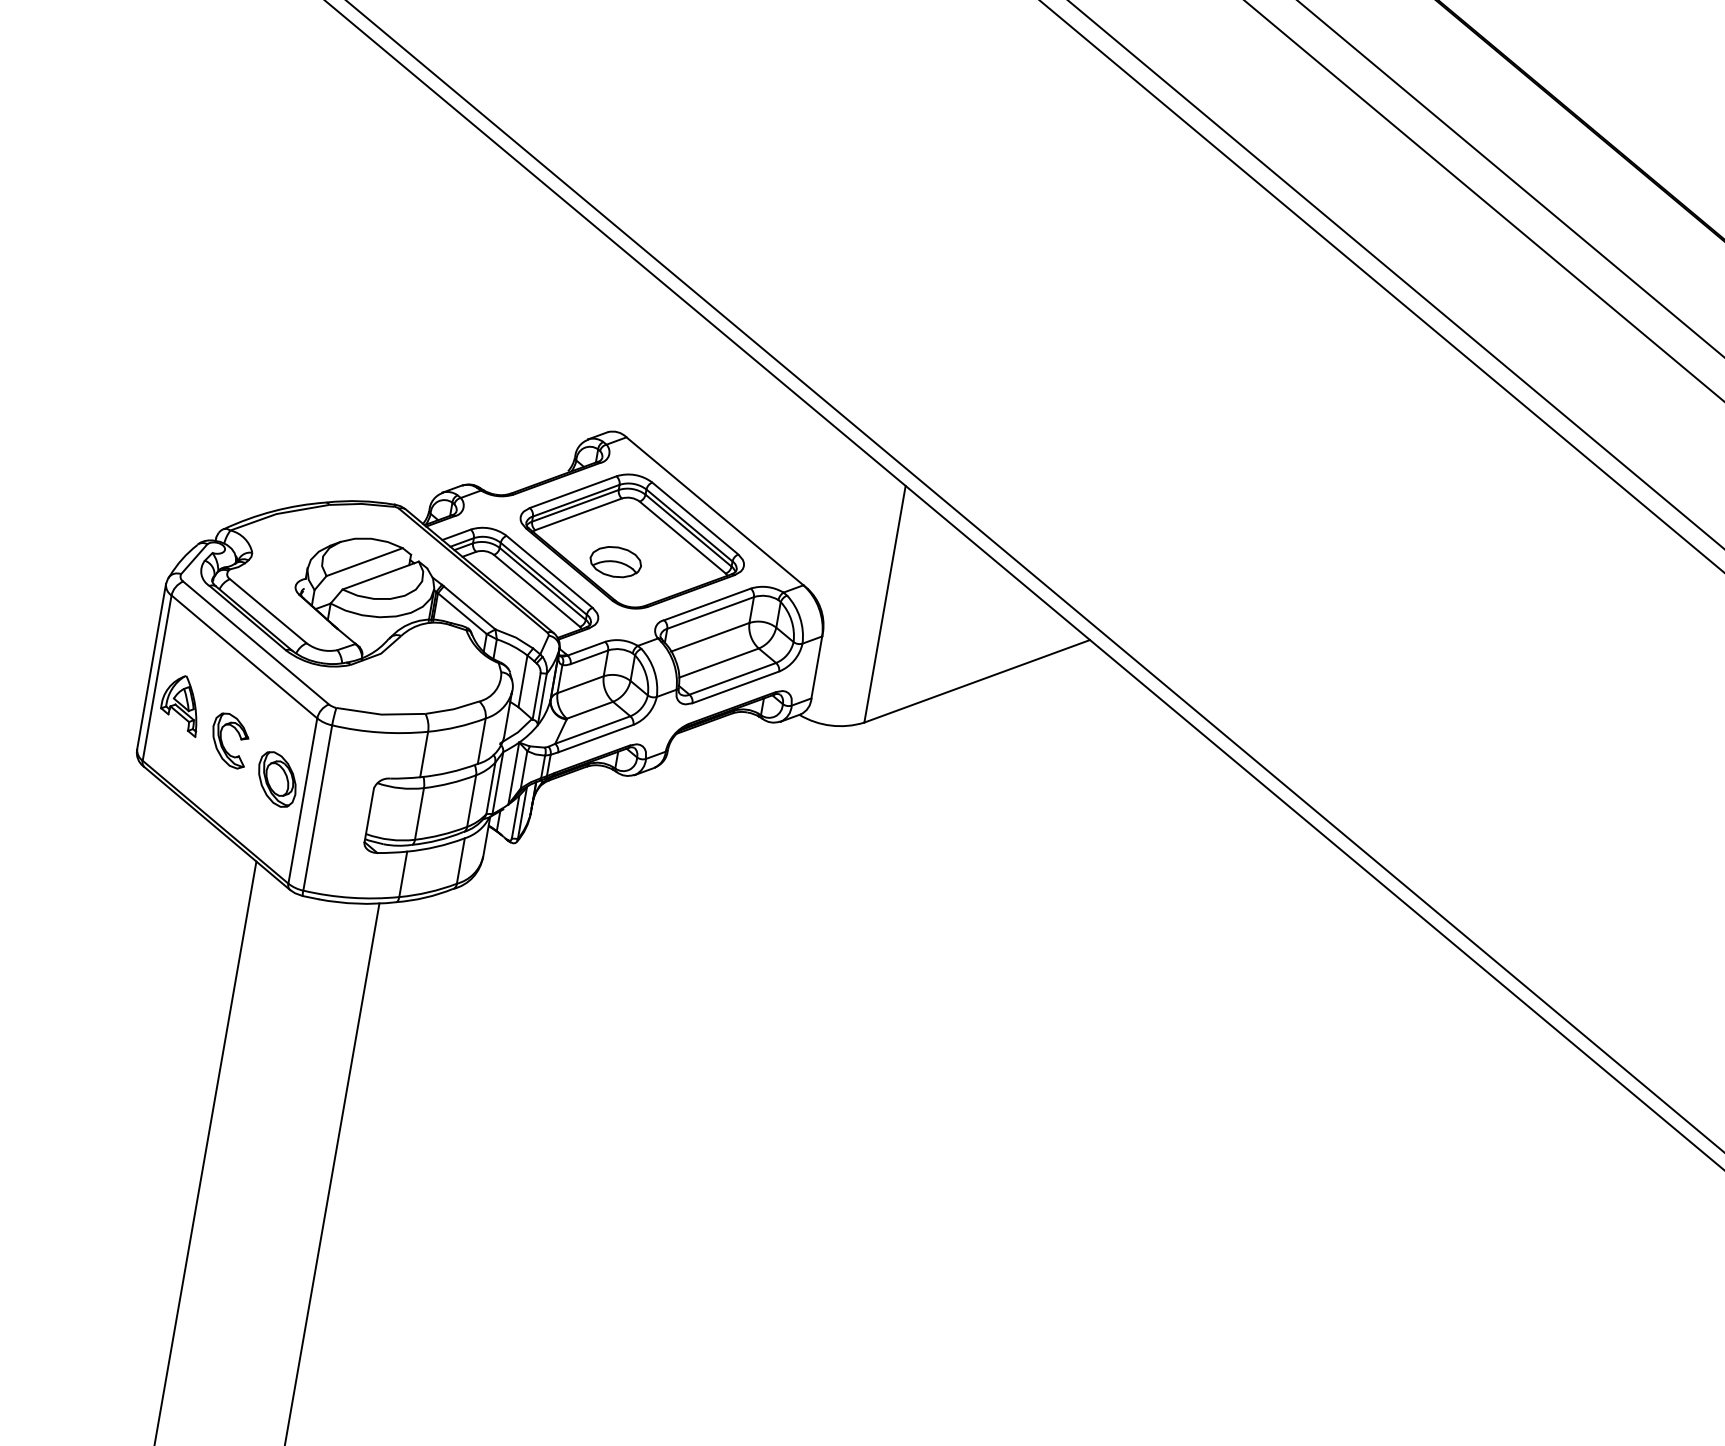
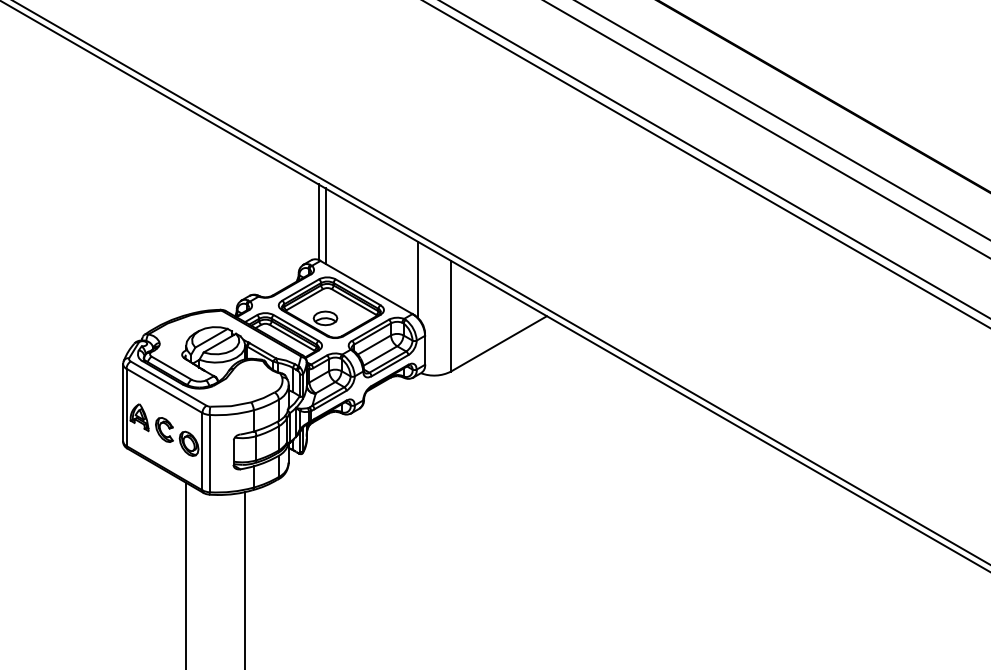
line: (636, 354) -> (318, 222), added
line: (650, 363) -> (325, 225), added
line: (826, 513) -> (417, 279), added

